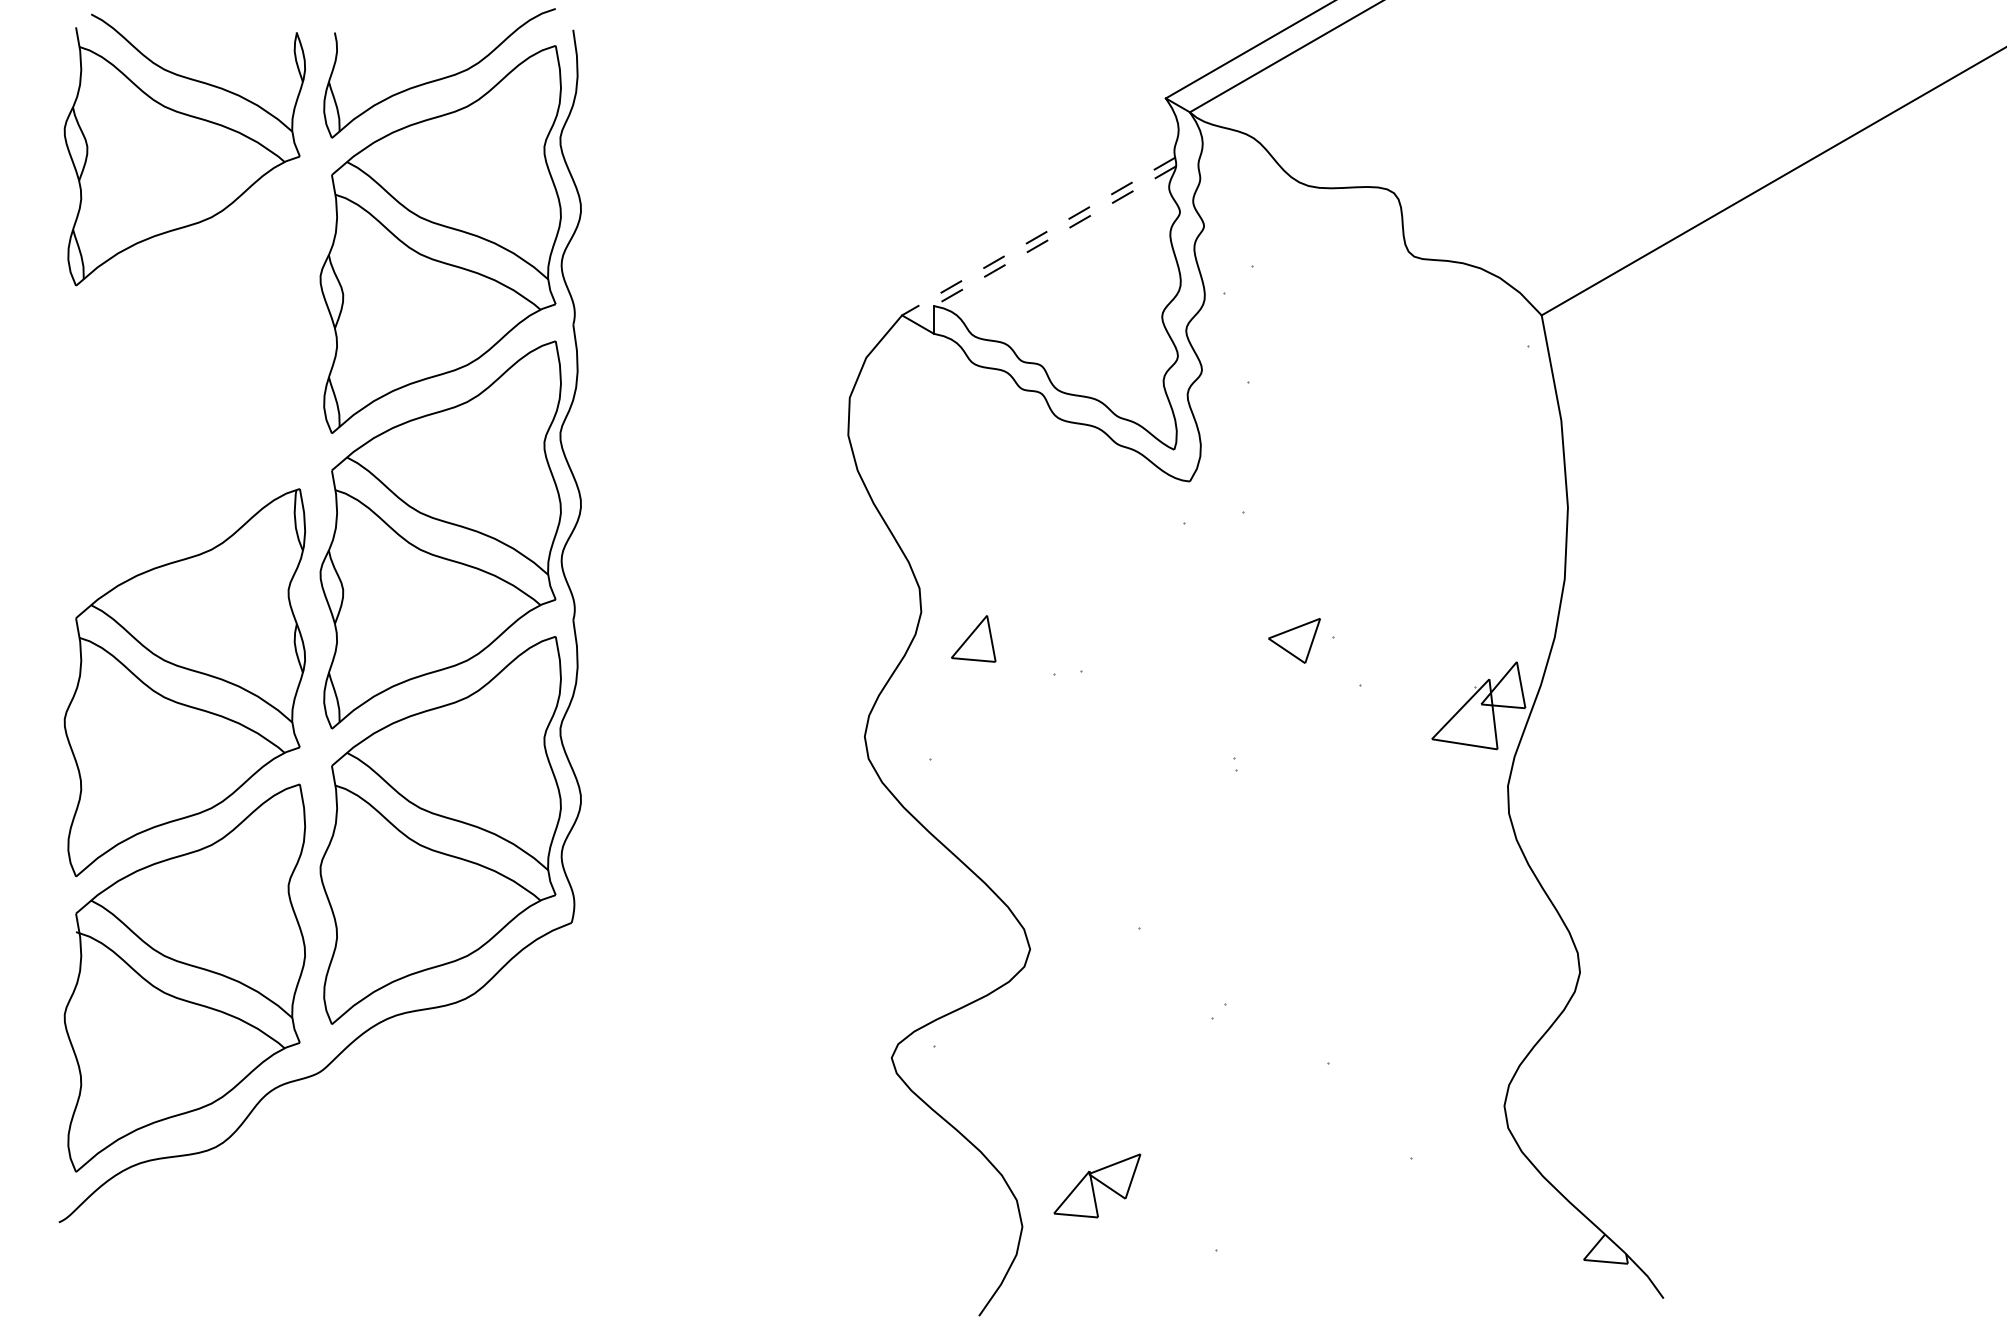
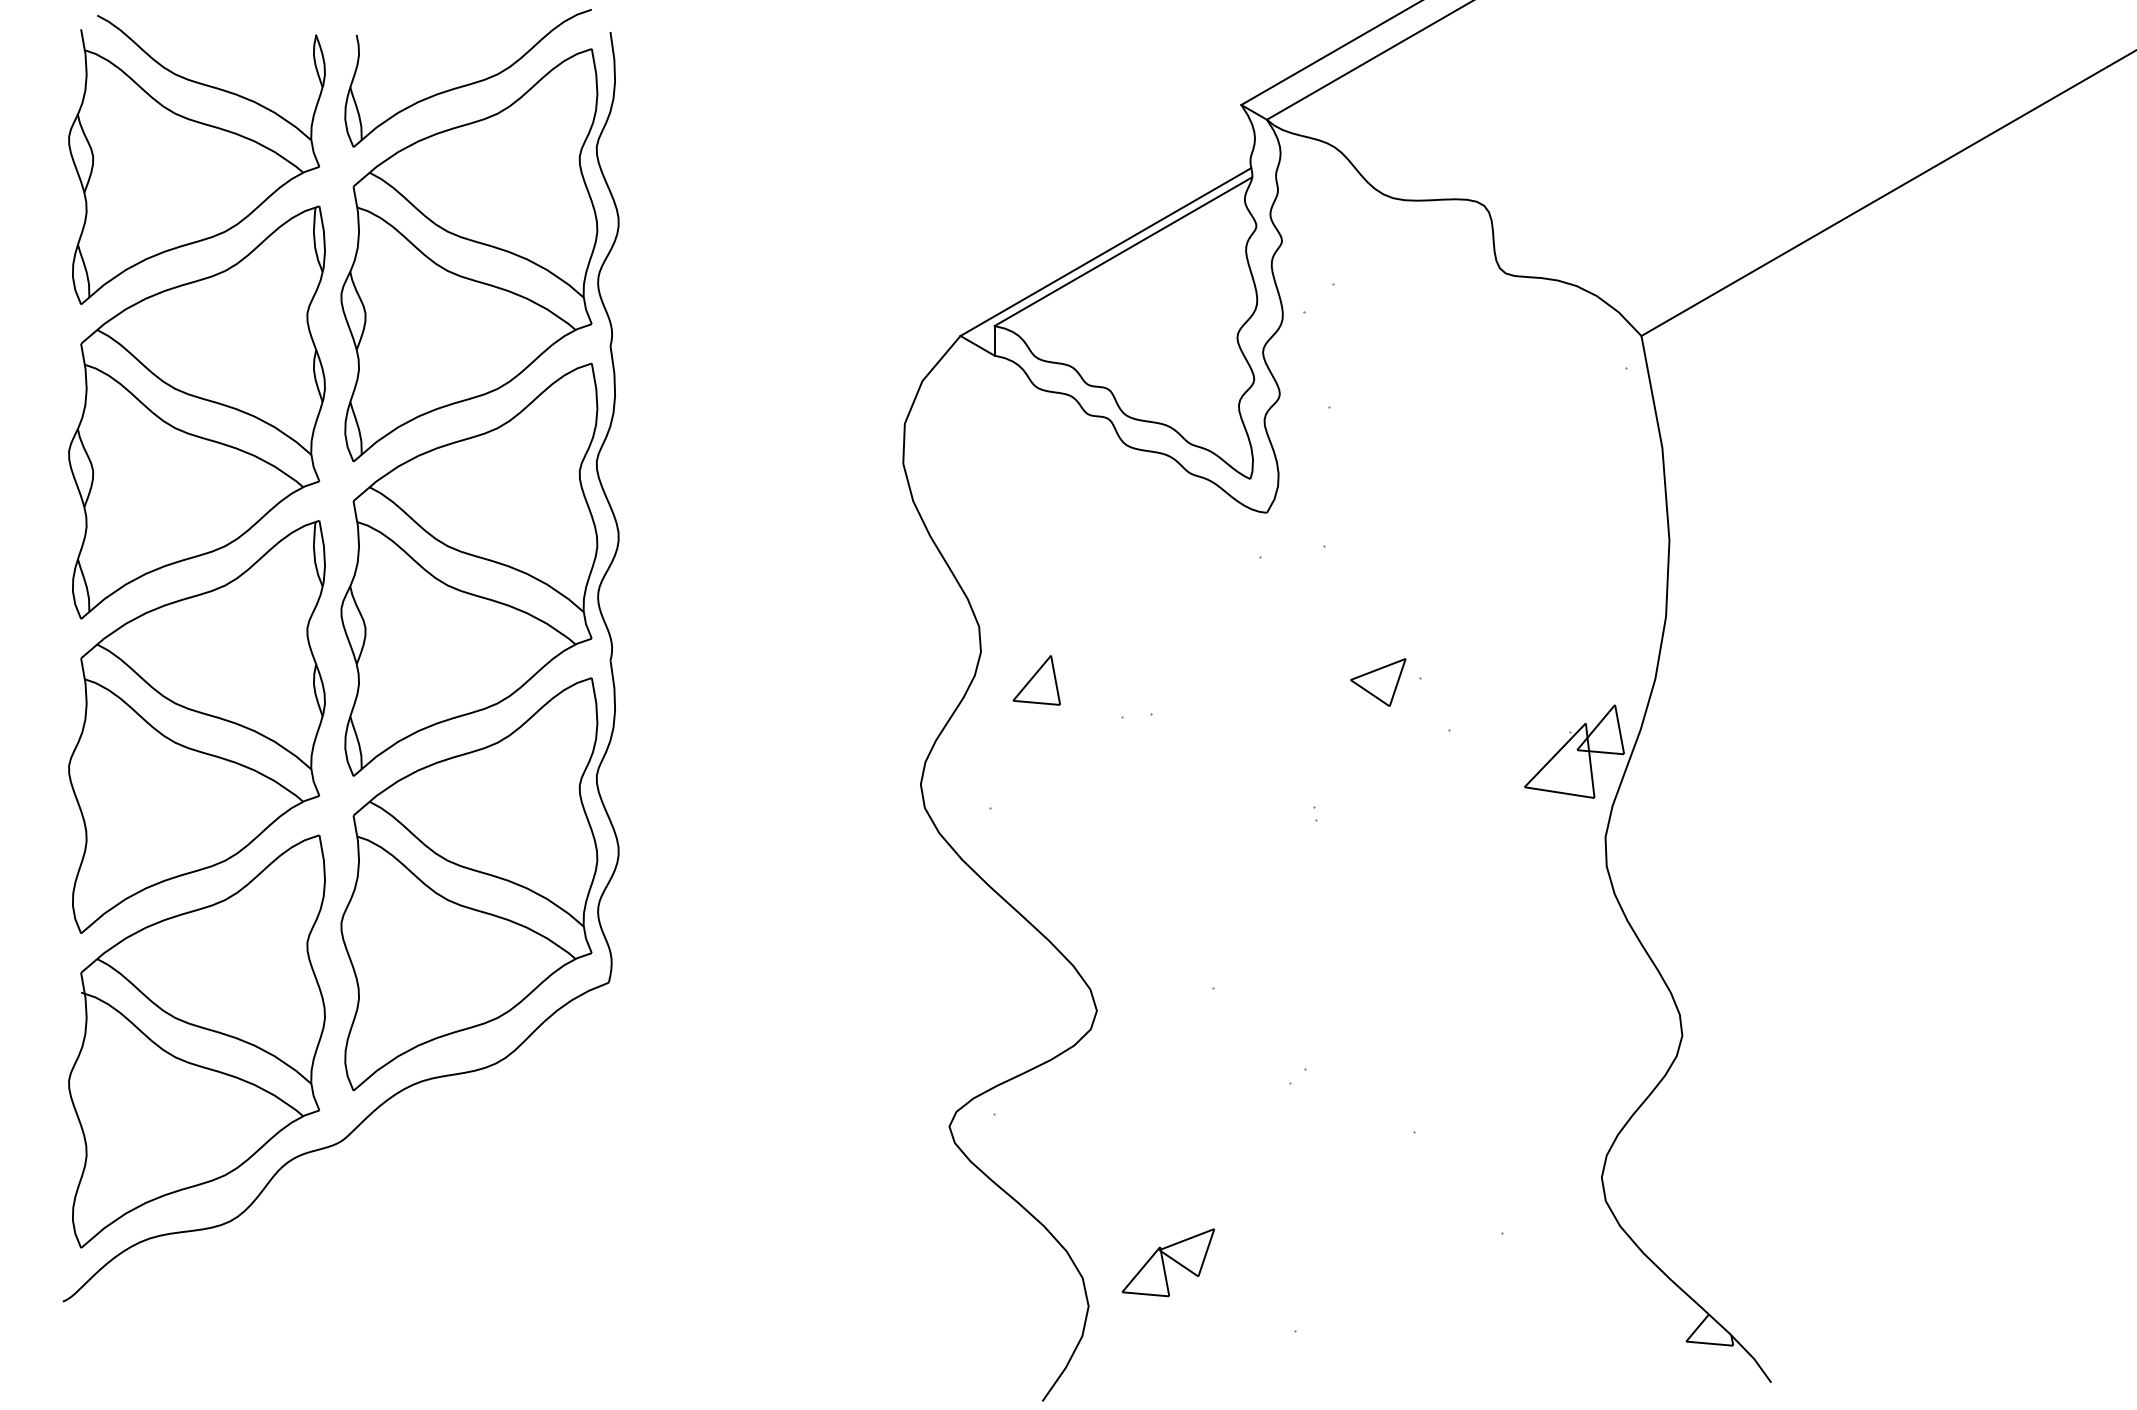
line: (1038, 236) -> (1105, 252), dashed -> solid
line: (1055, 236) -> (1123, 251), dashed -> solid
part: (184, 387) -> (196, 412), added

